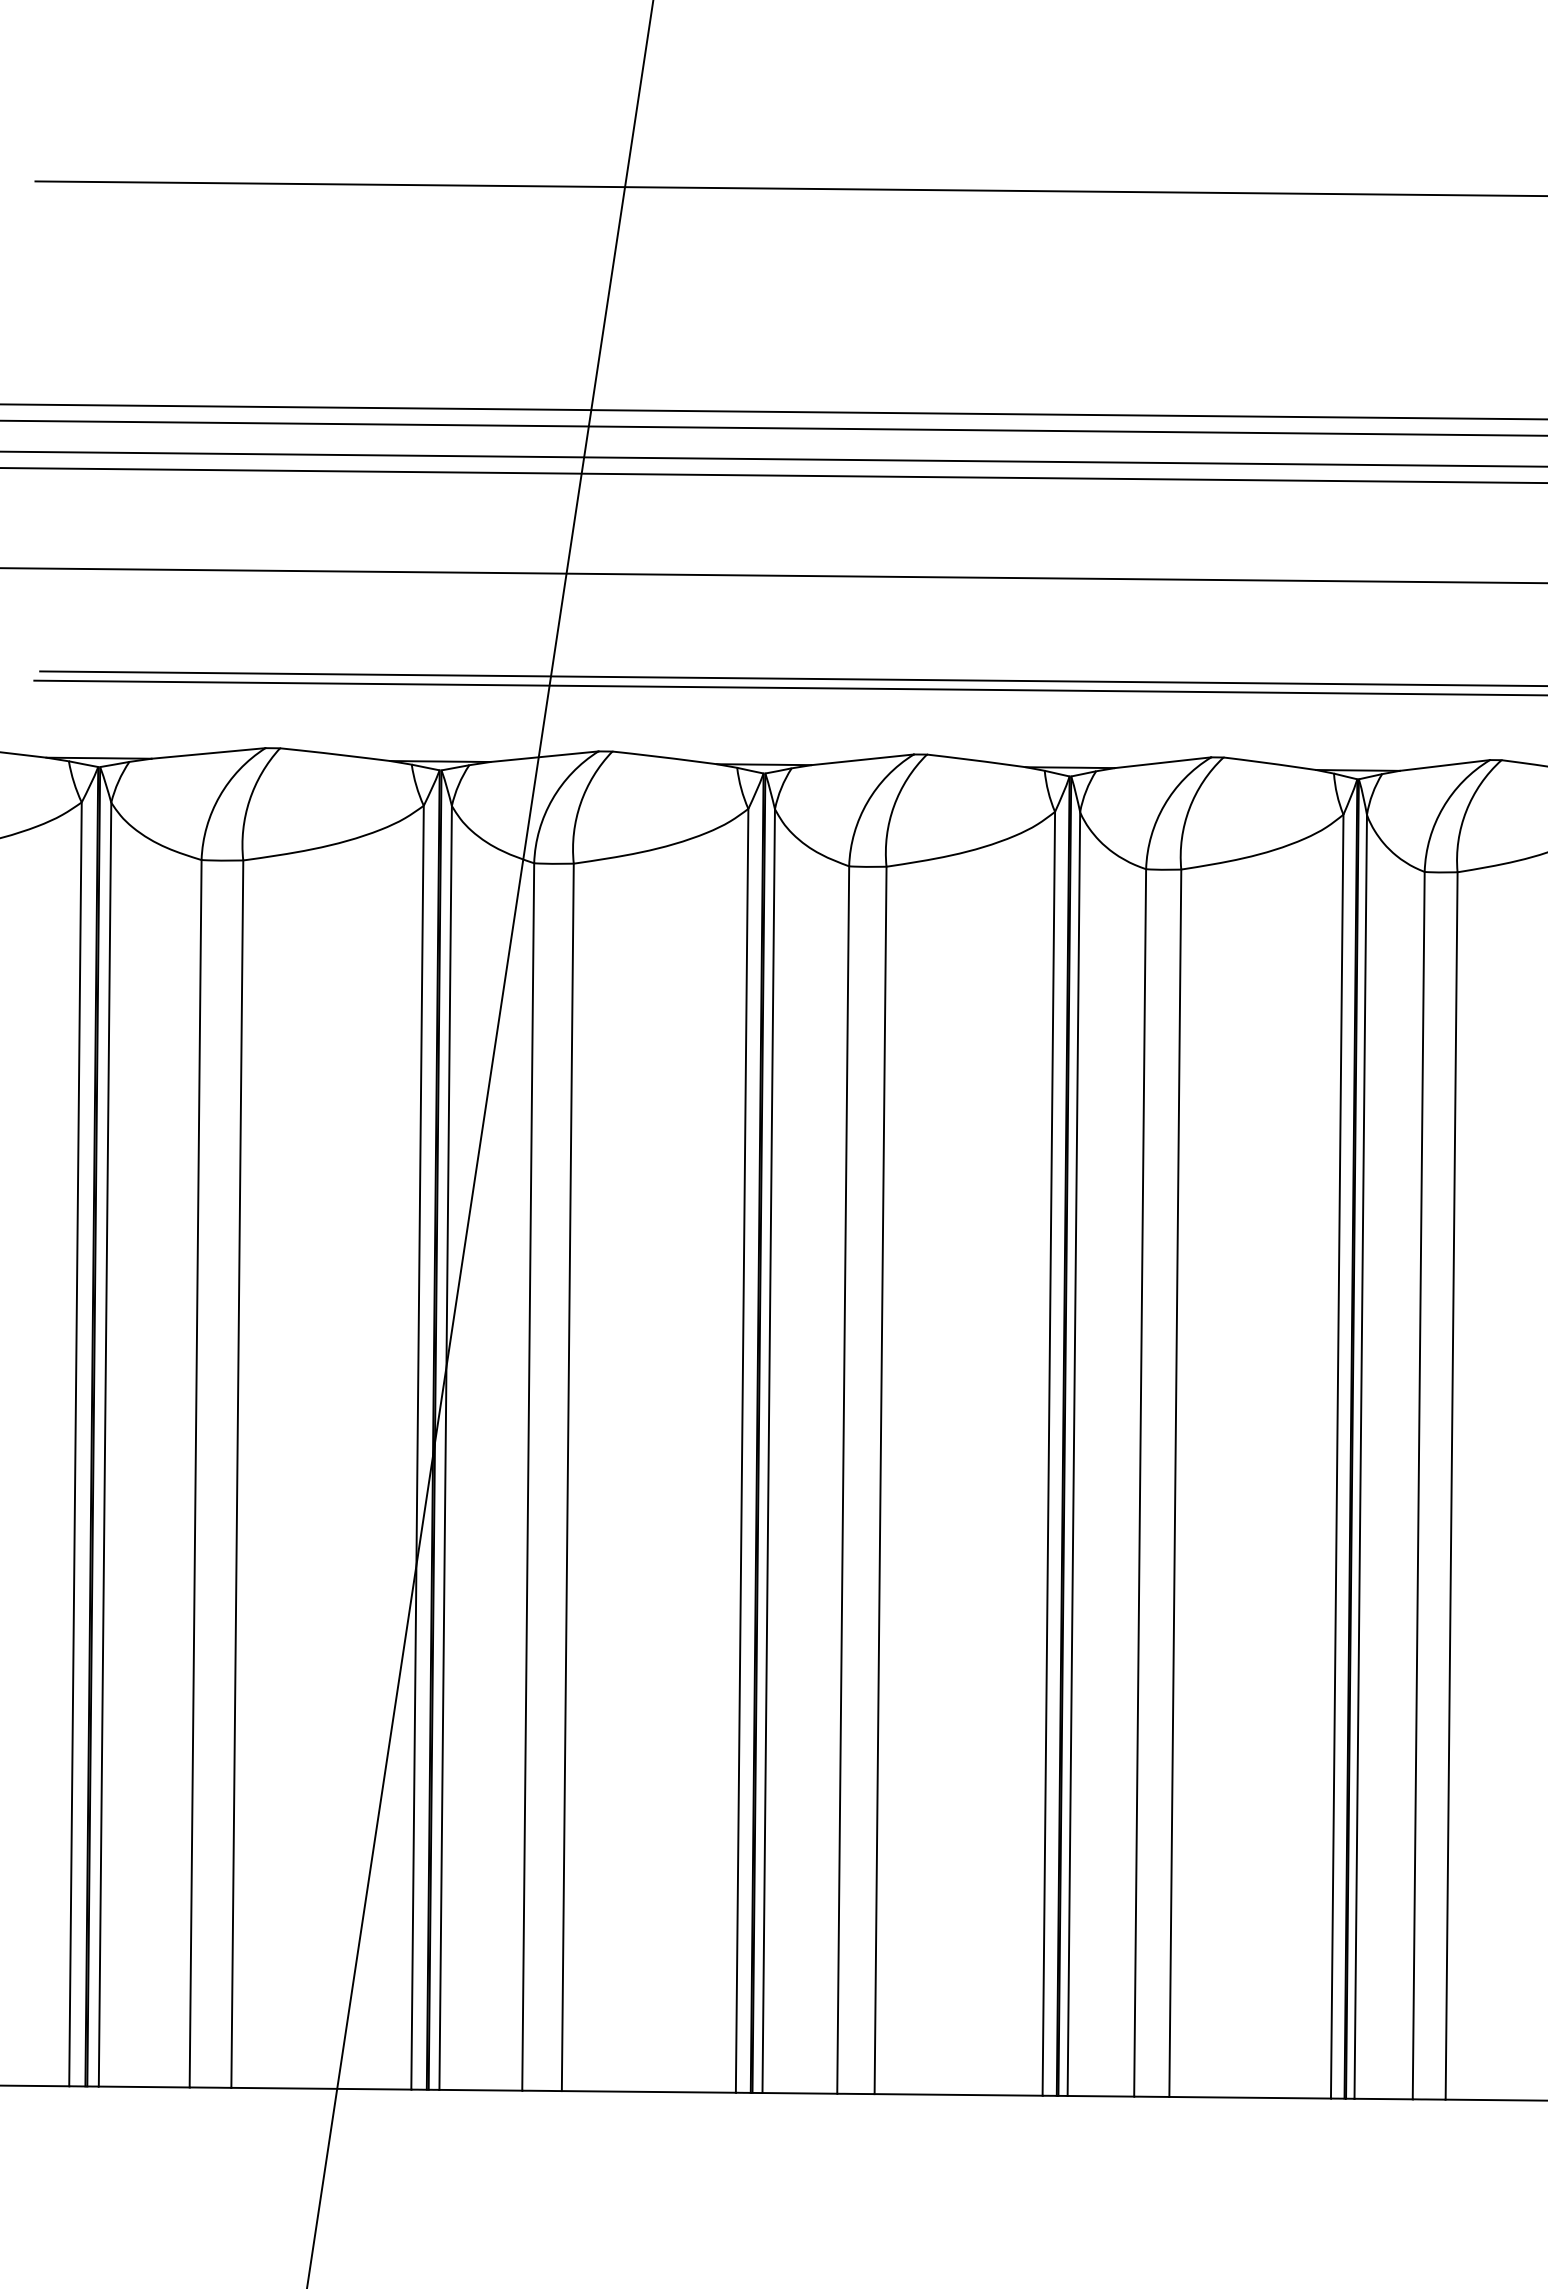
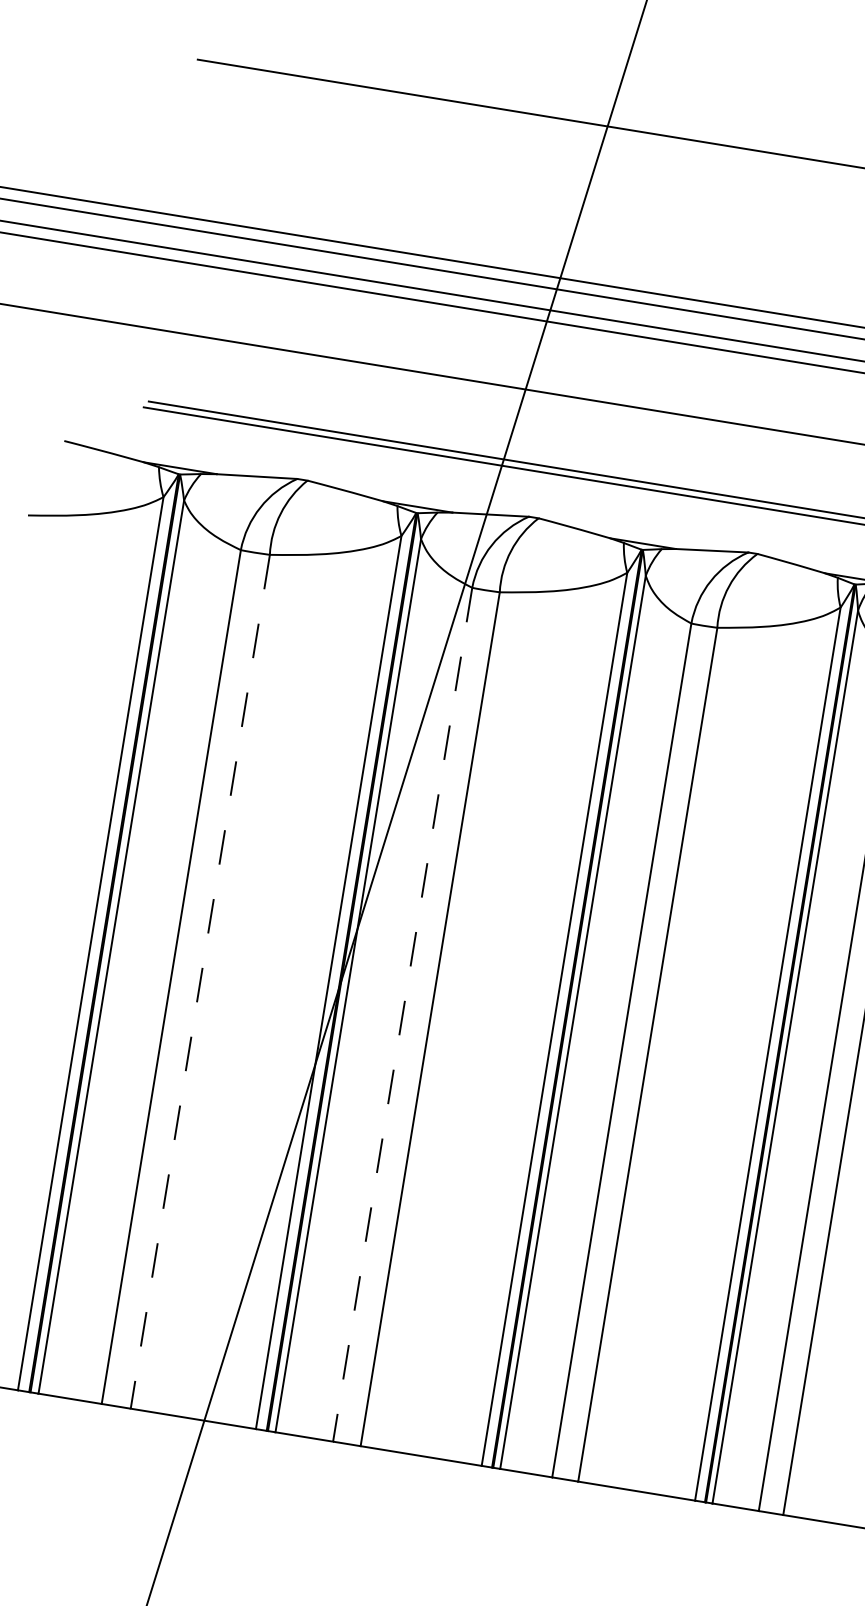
line: (237, 1474) -> (200, 982), solid -> dashed
line: (528, 1476) -> (402, 1014), solid -> dashed

